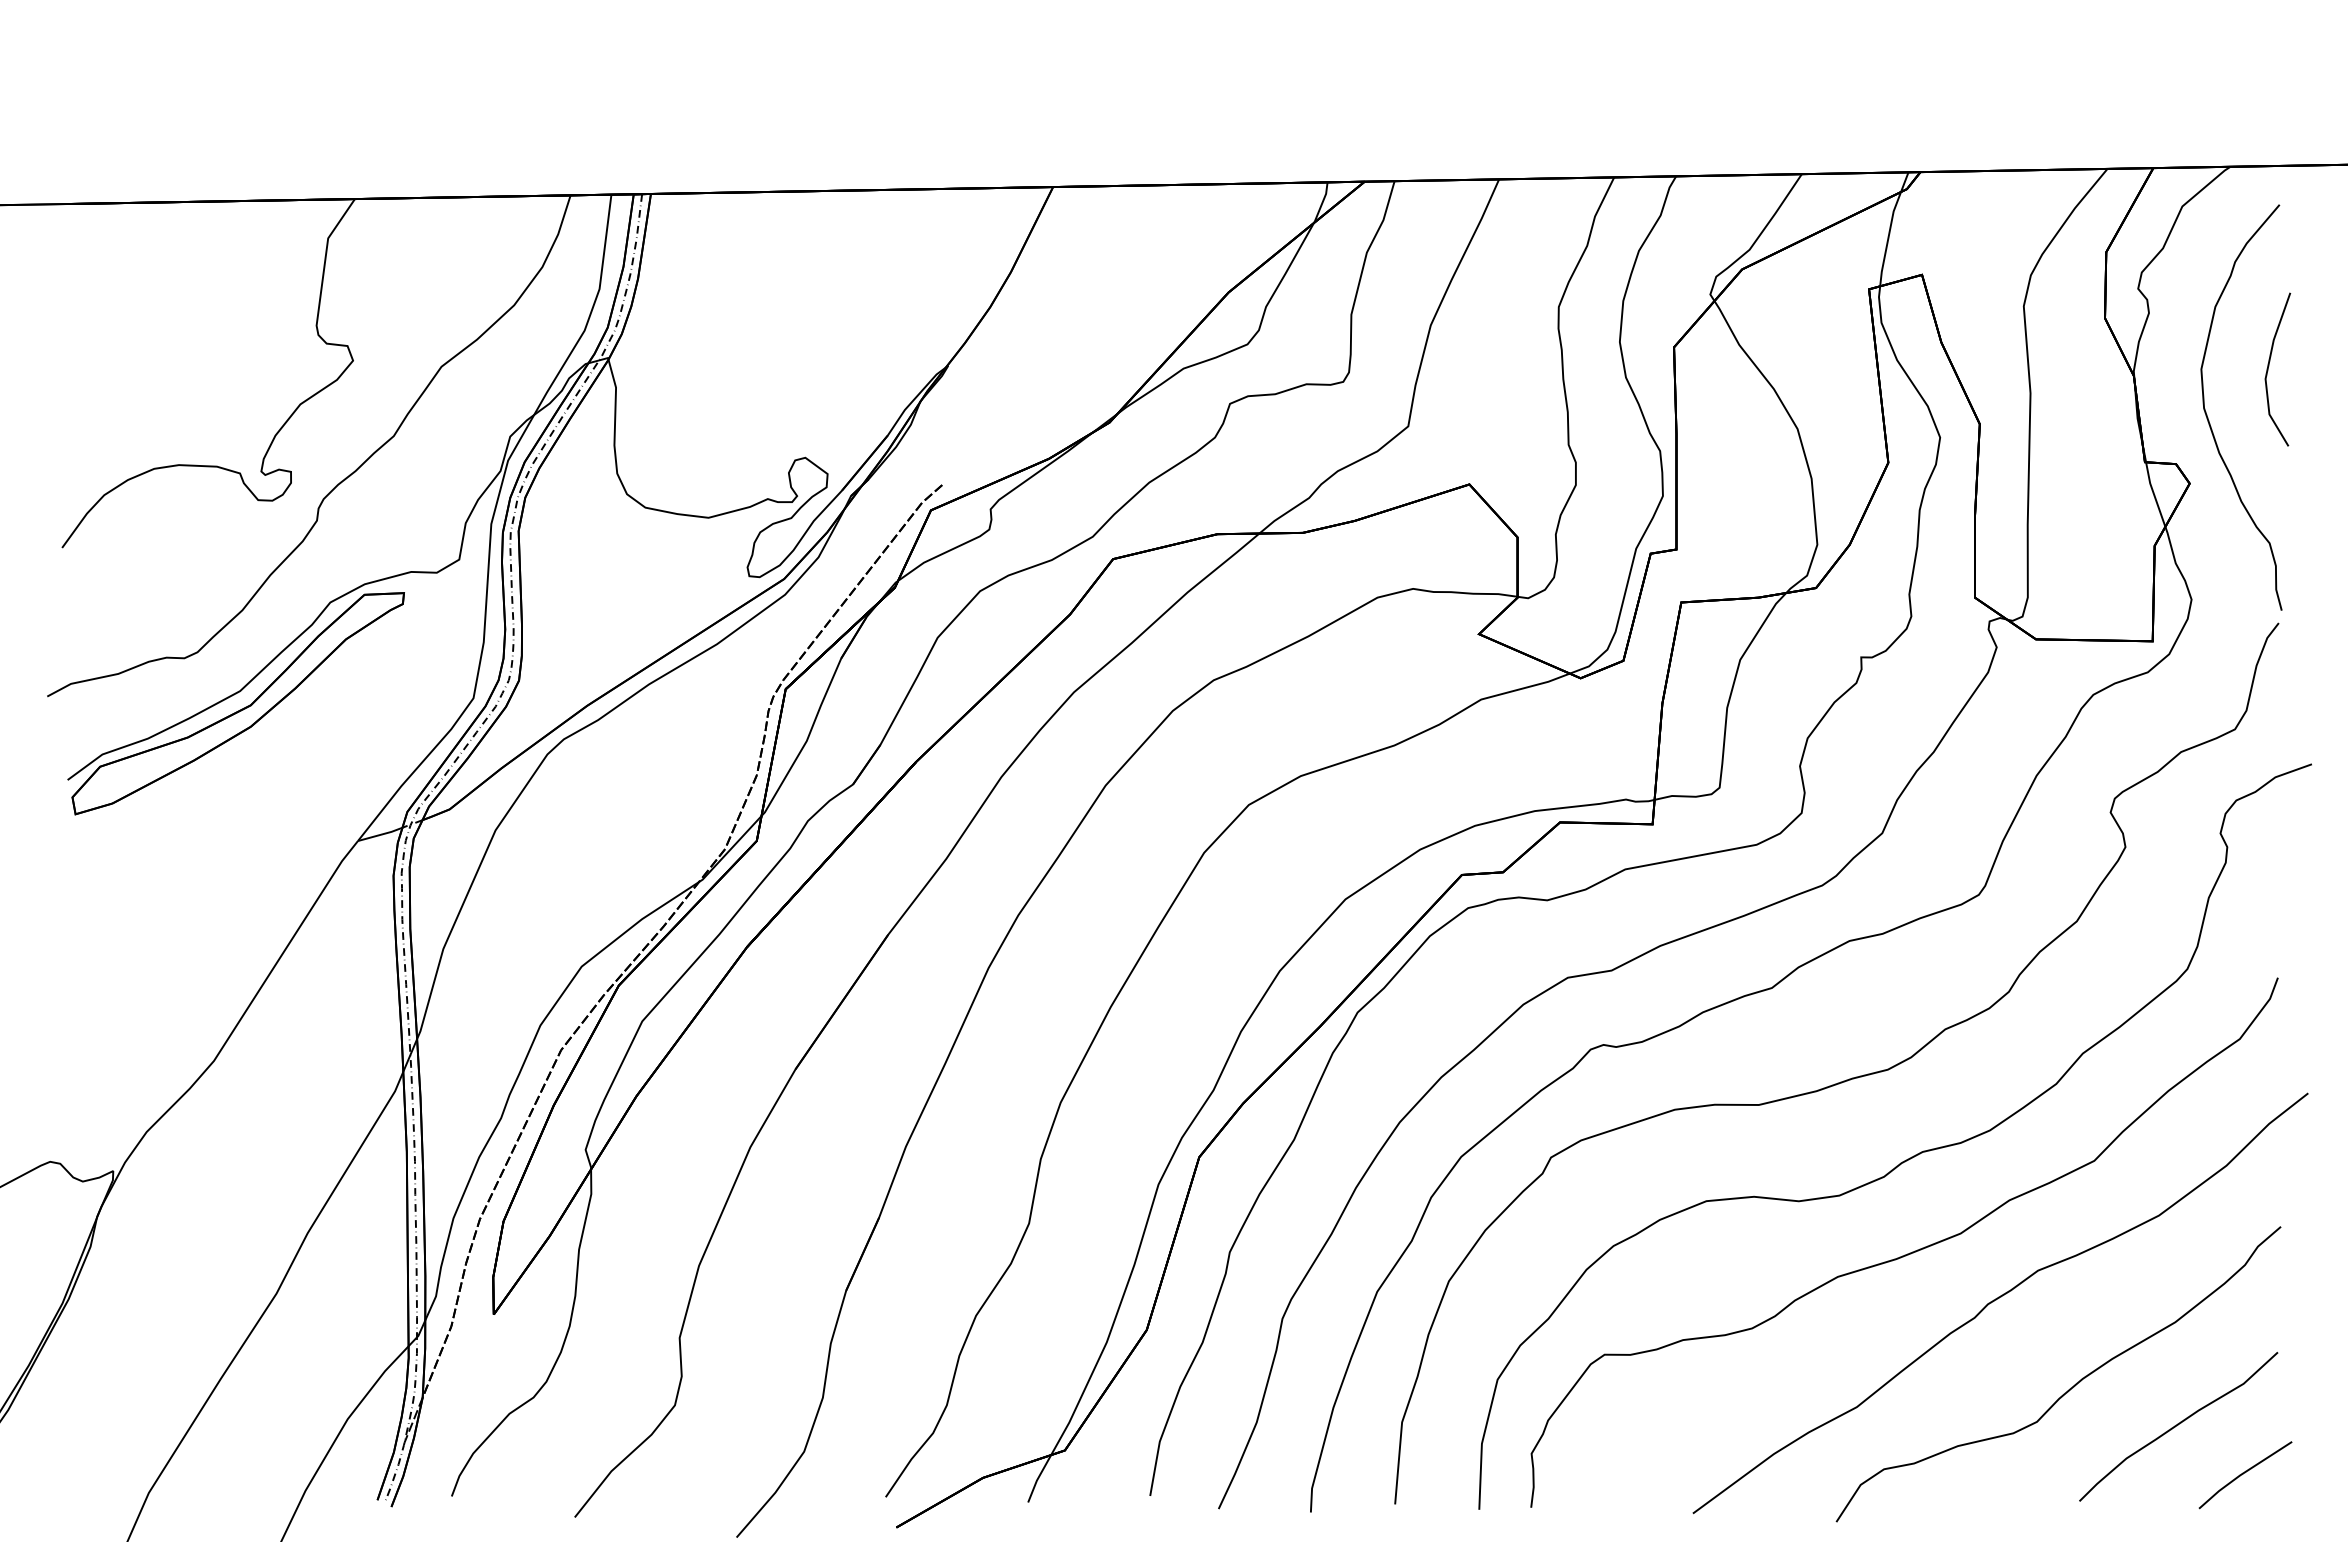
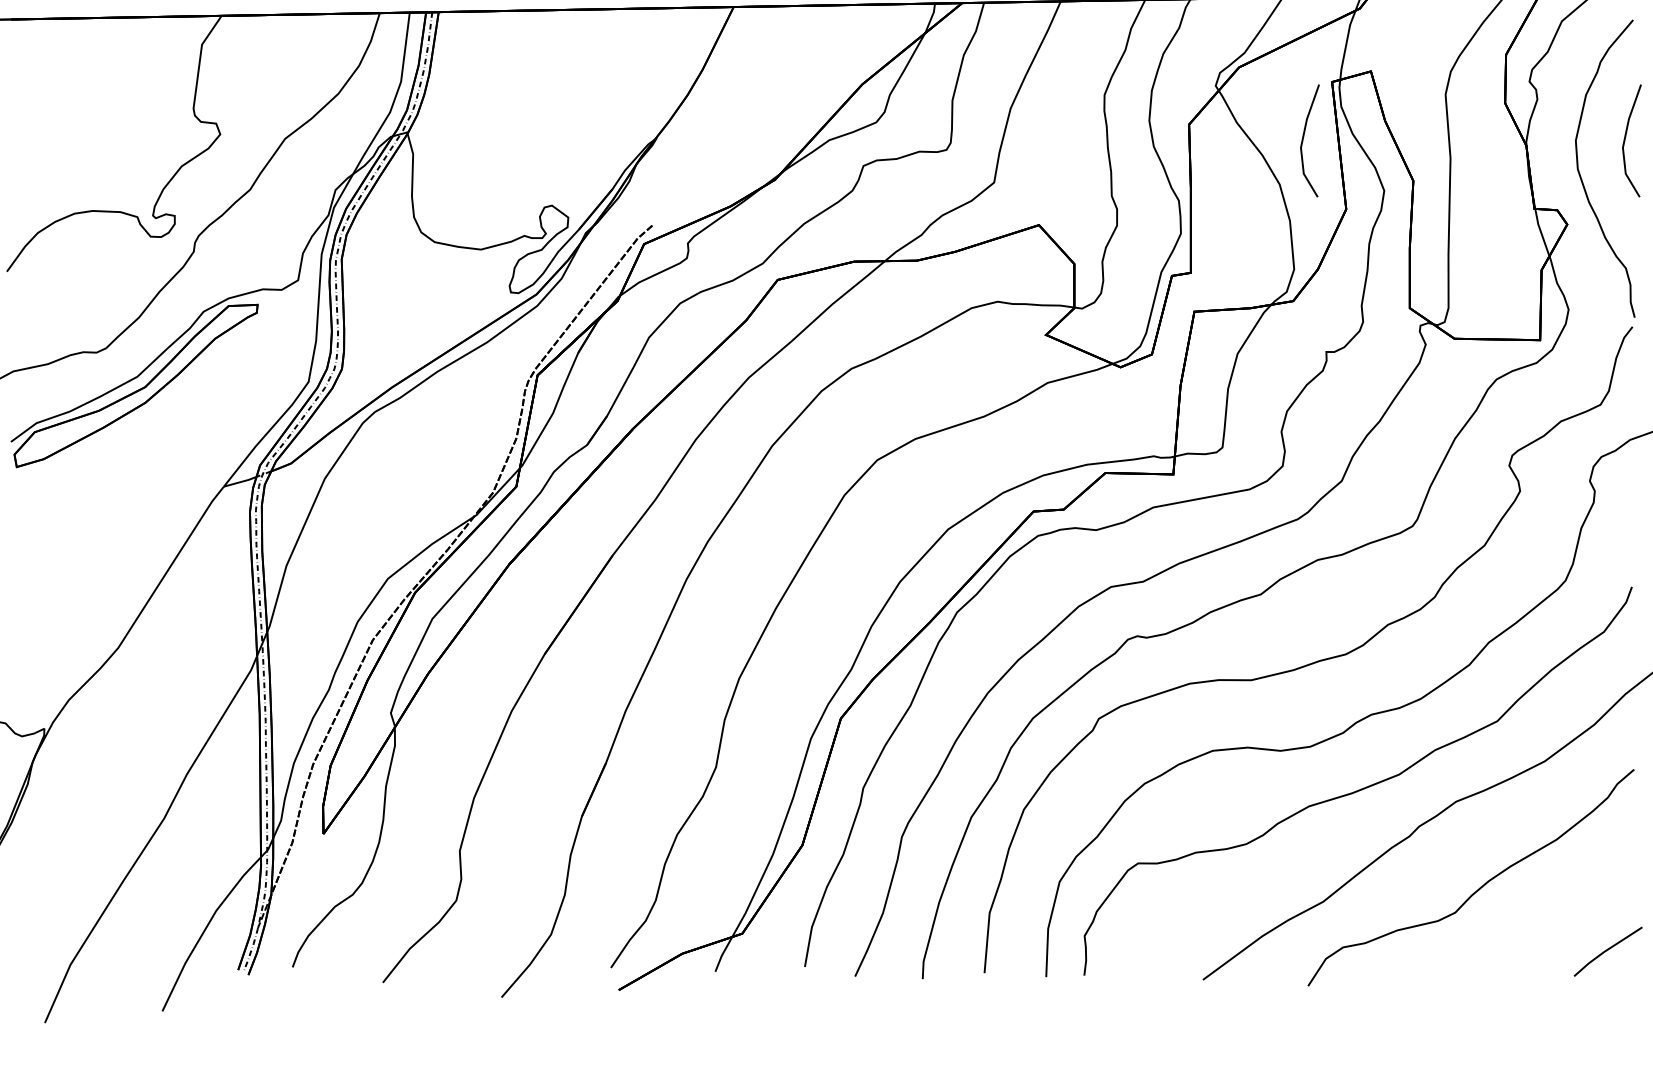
line: (1830, 366) -> (1303, 138), added
curve: (2178, 1425) -> (1559, 915), removed

